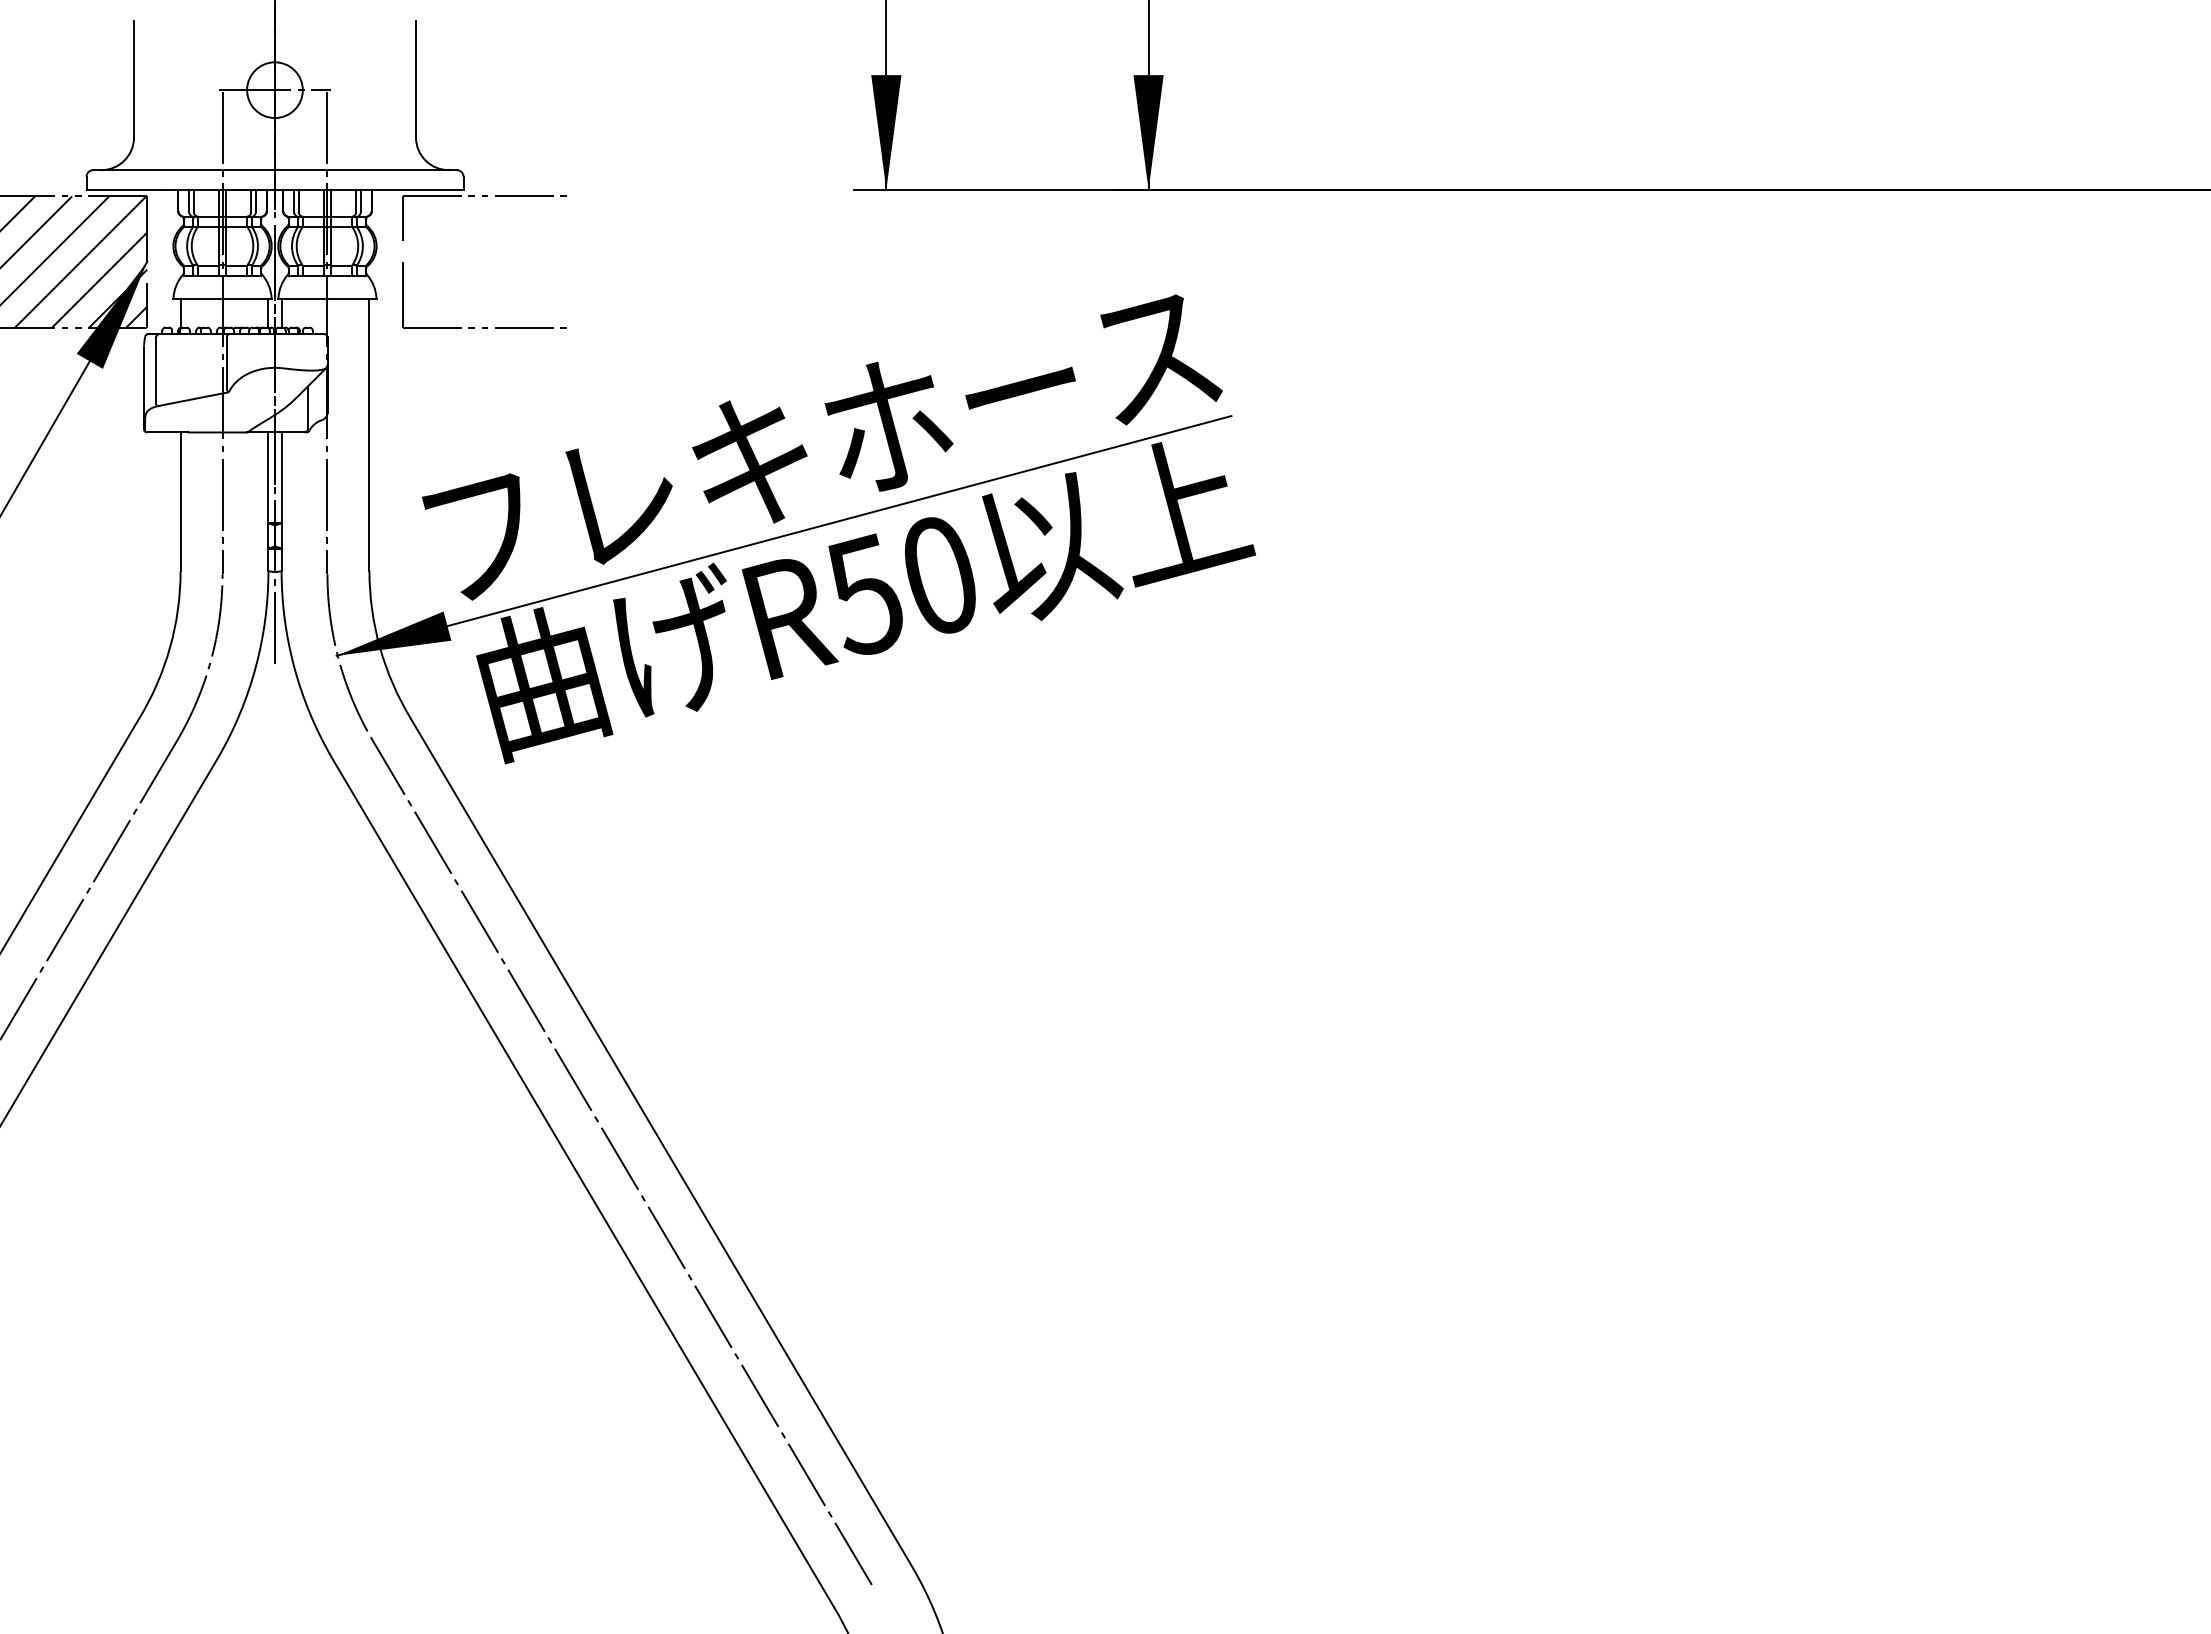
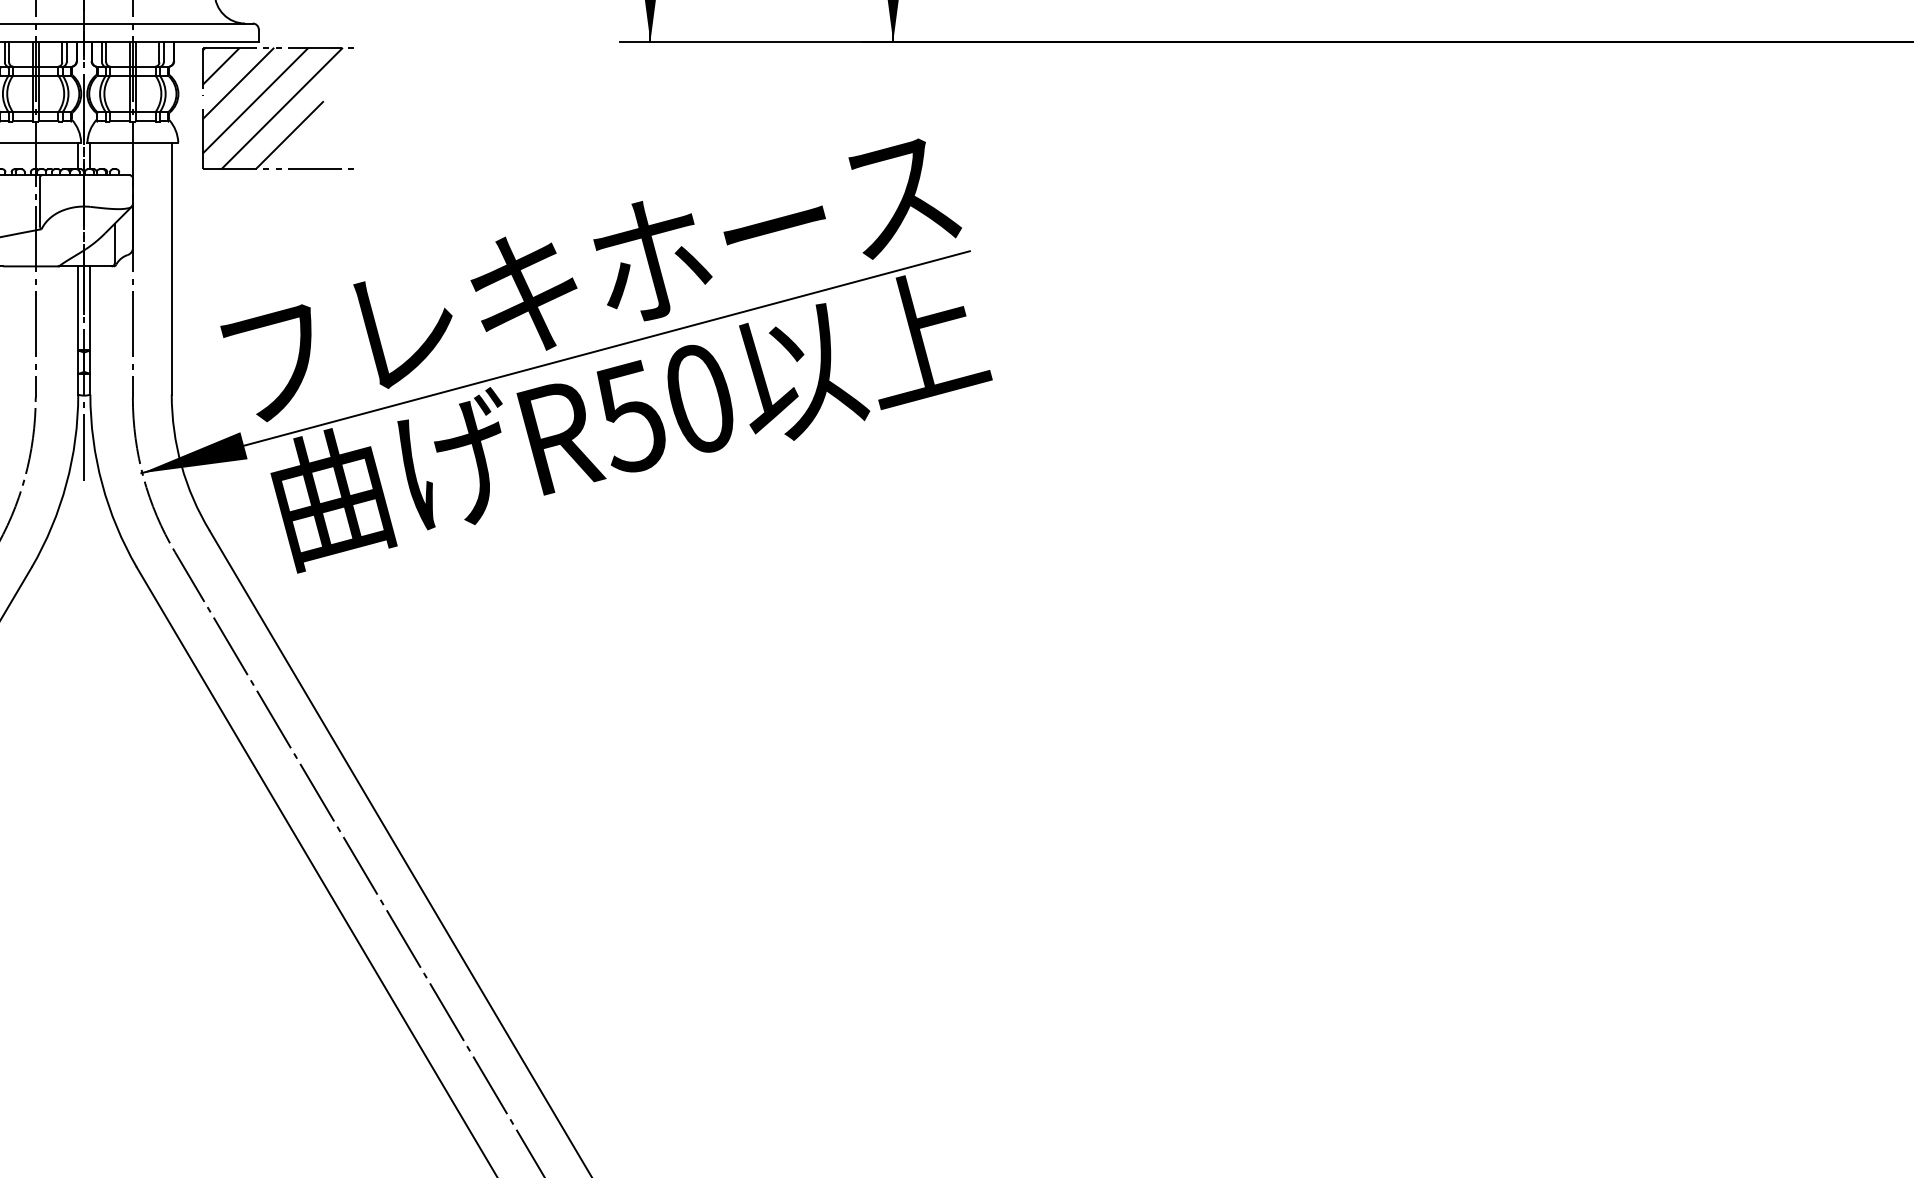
hatch: (478, 261) -> (272, 108), added

